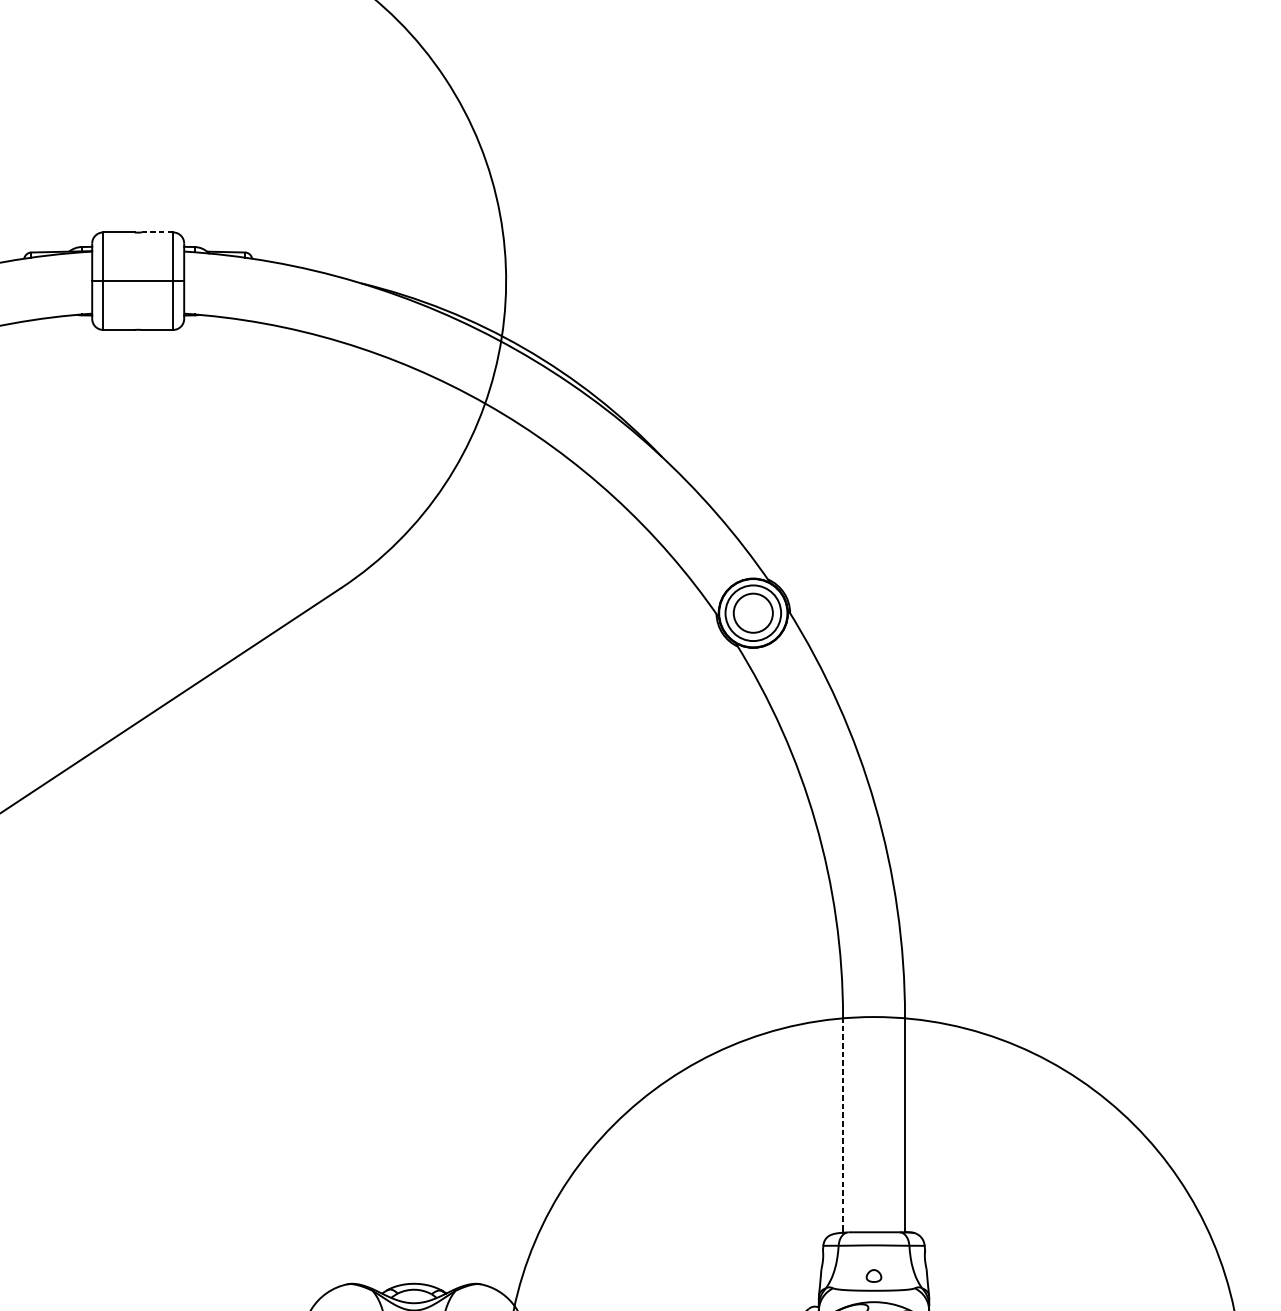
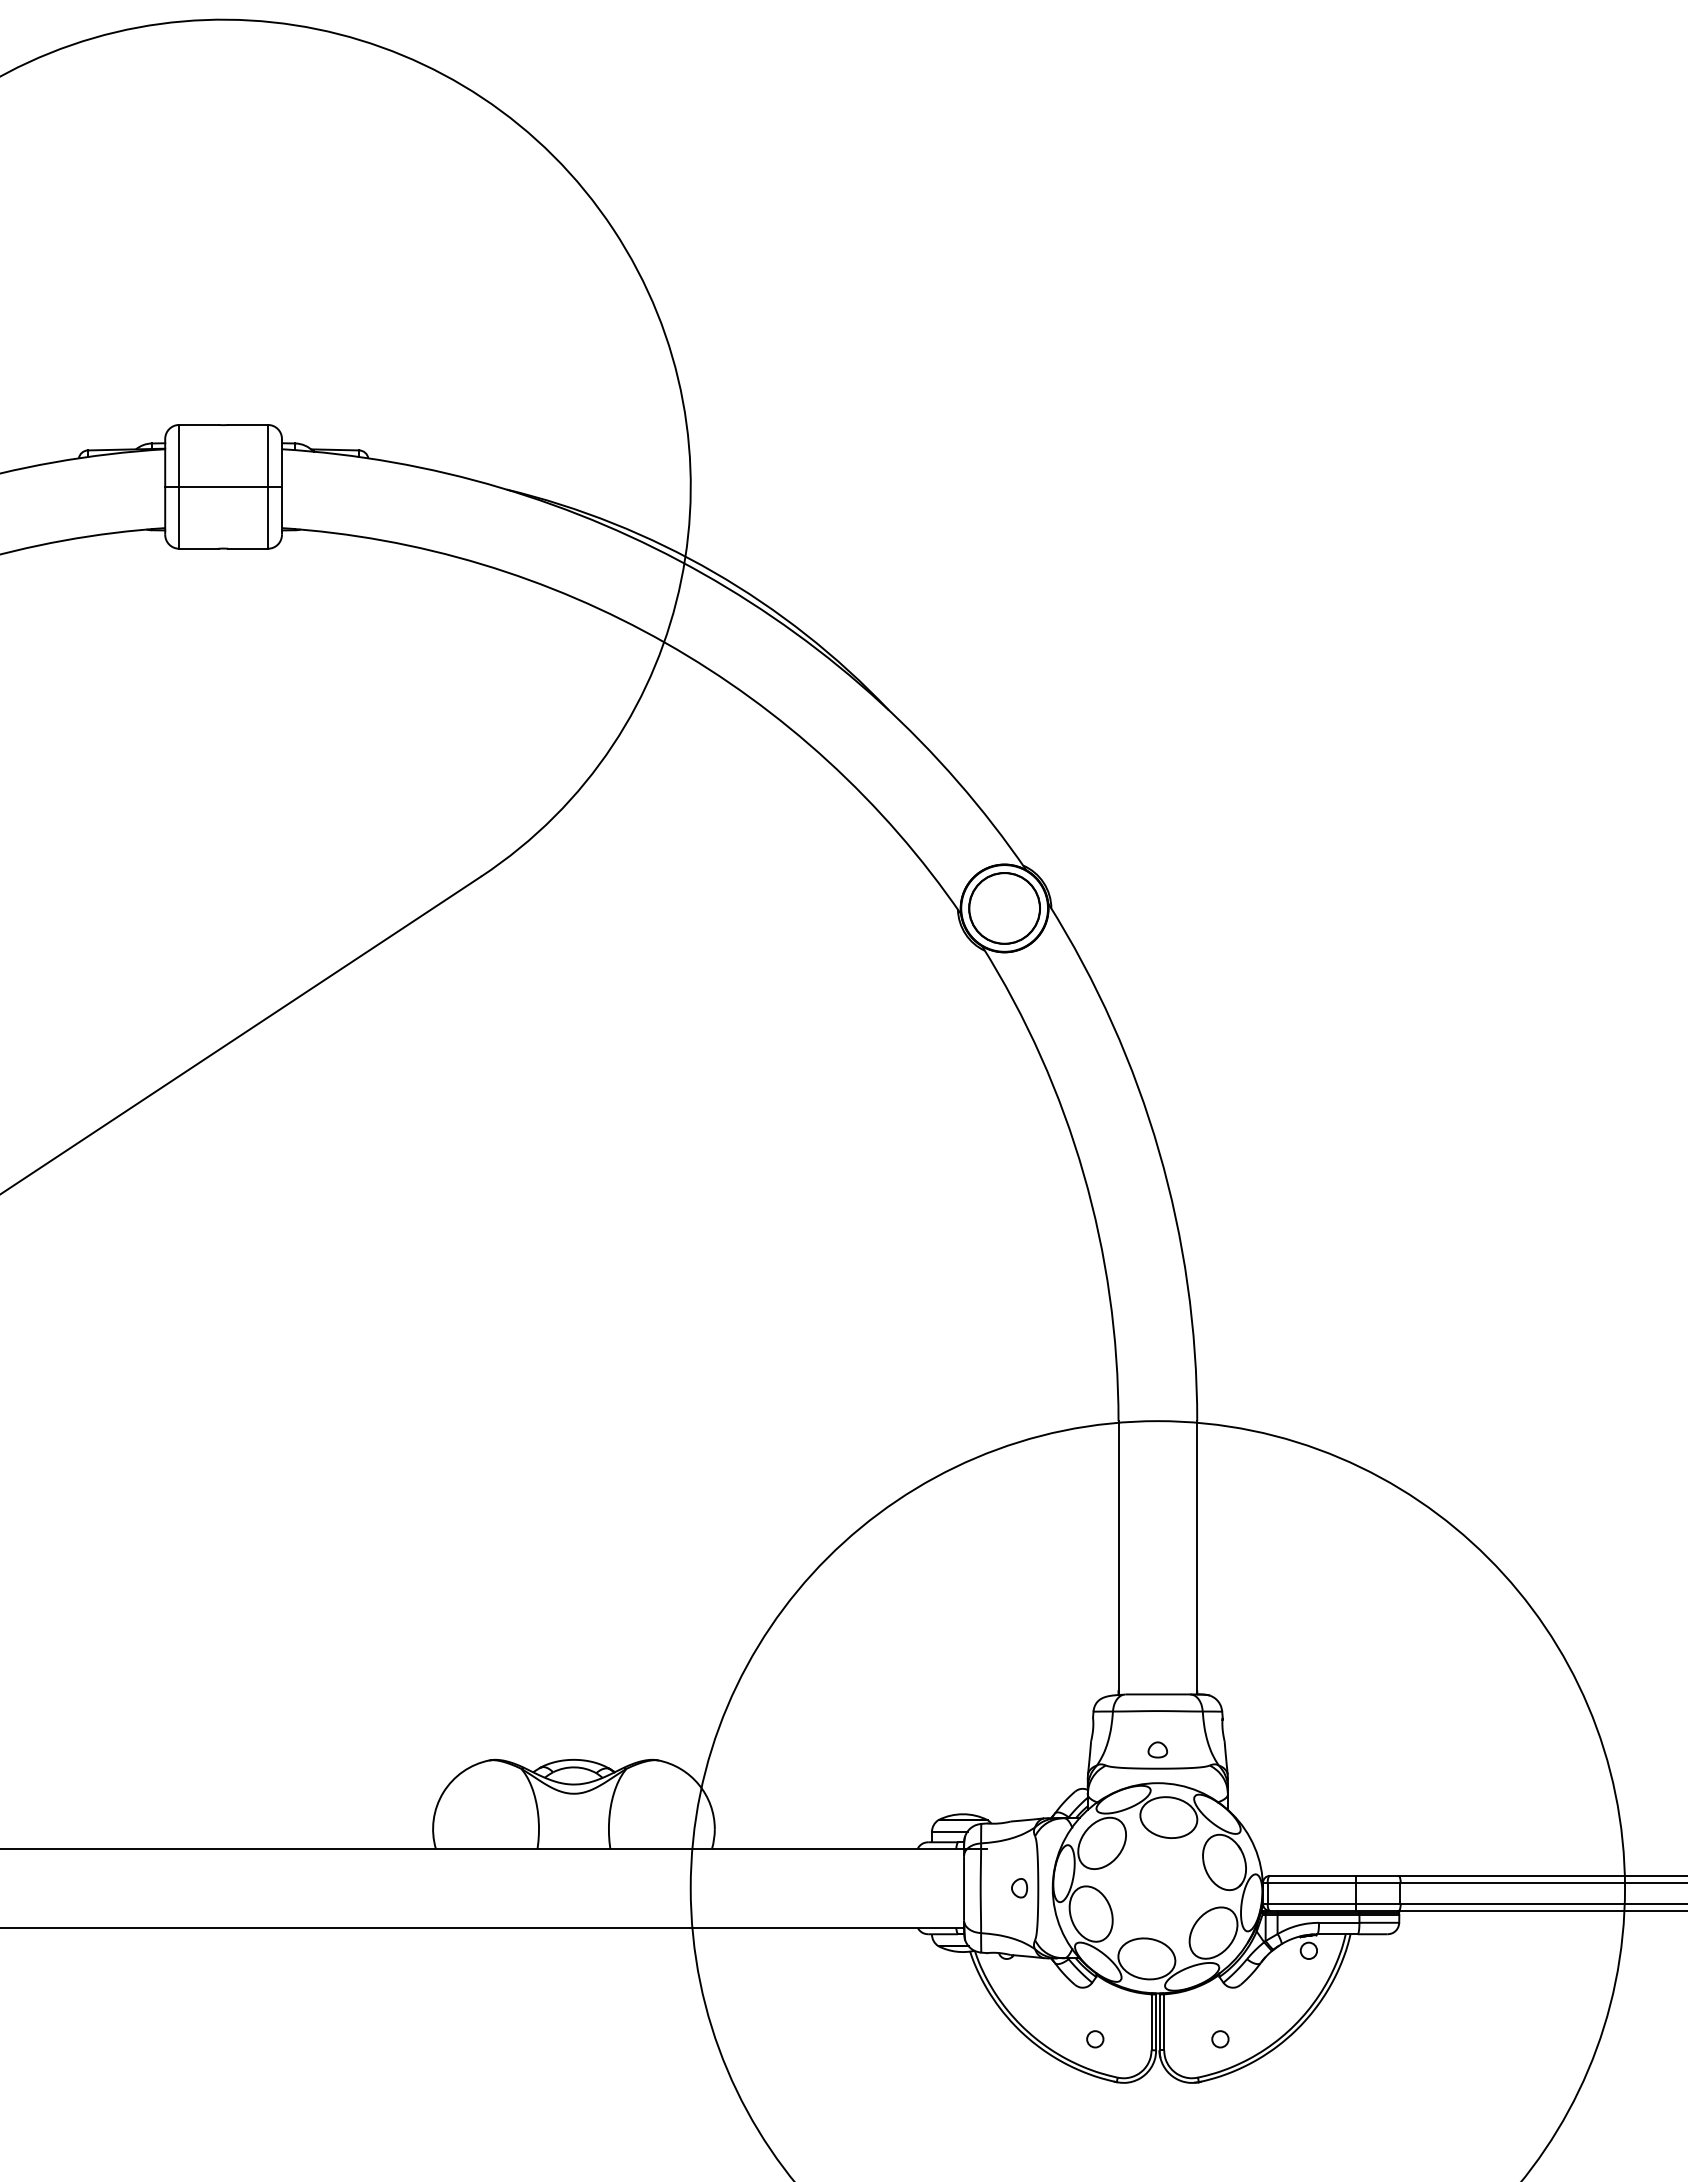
line: (157, 232) -> (248, 424), dashed -> solid
circle: (753, 612) -> (1004, 907), size x1.43
line: (843, 1125) -> (1118, 1558), dashed -> solid

